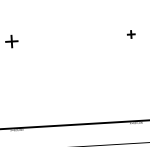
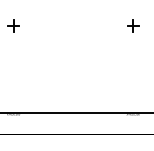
part: (131, 34) -> (133, 25), size x1.67

